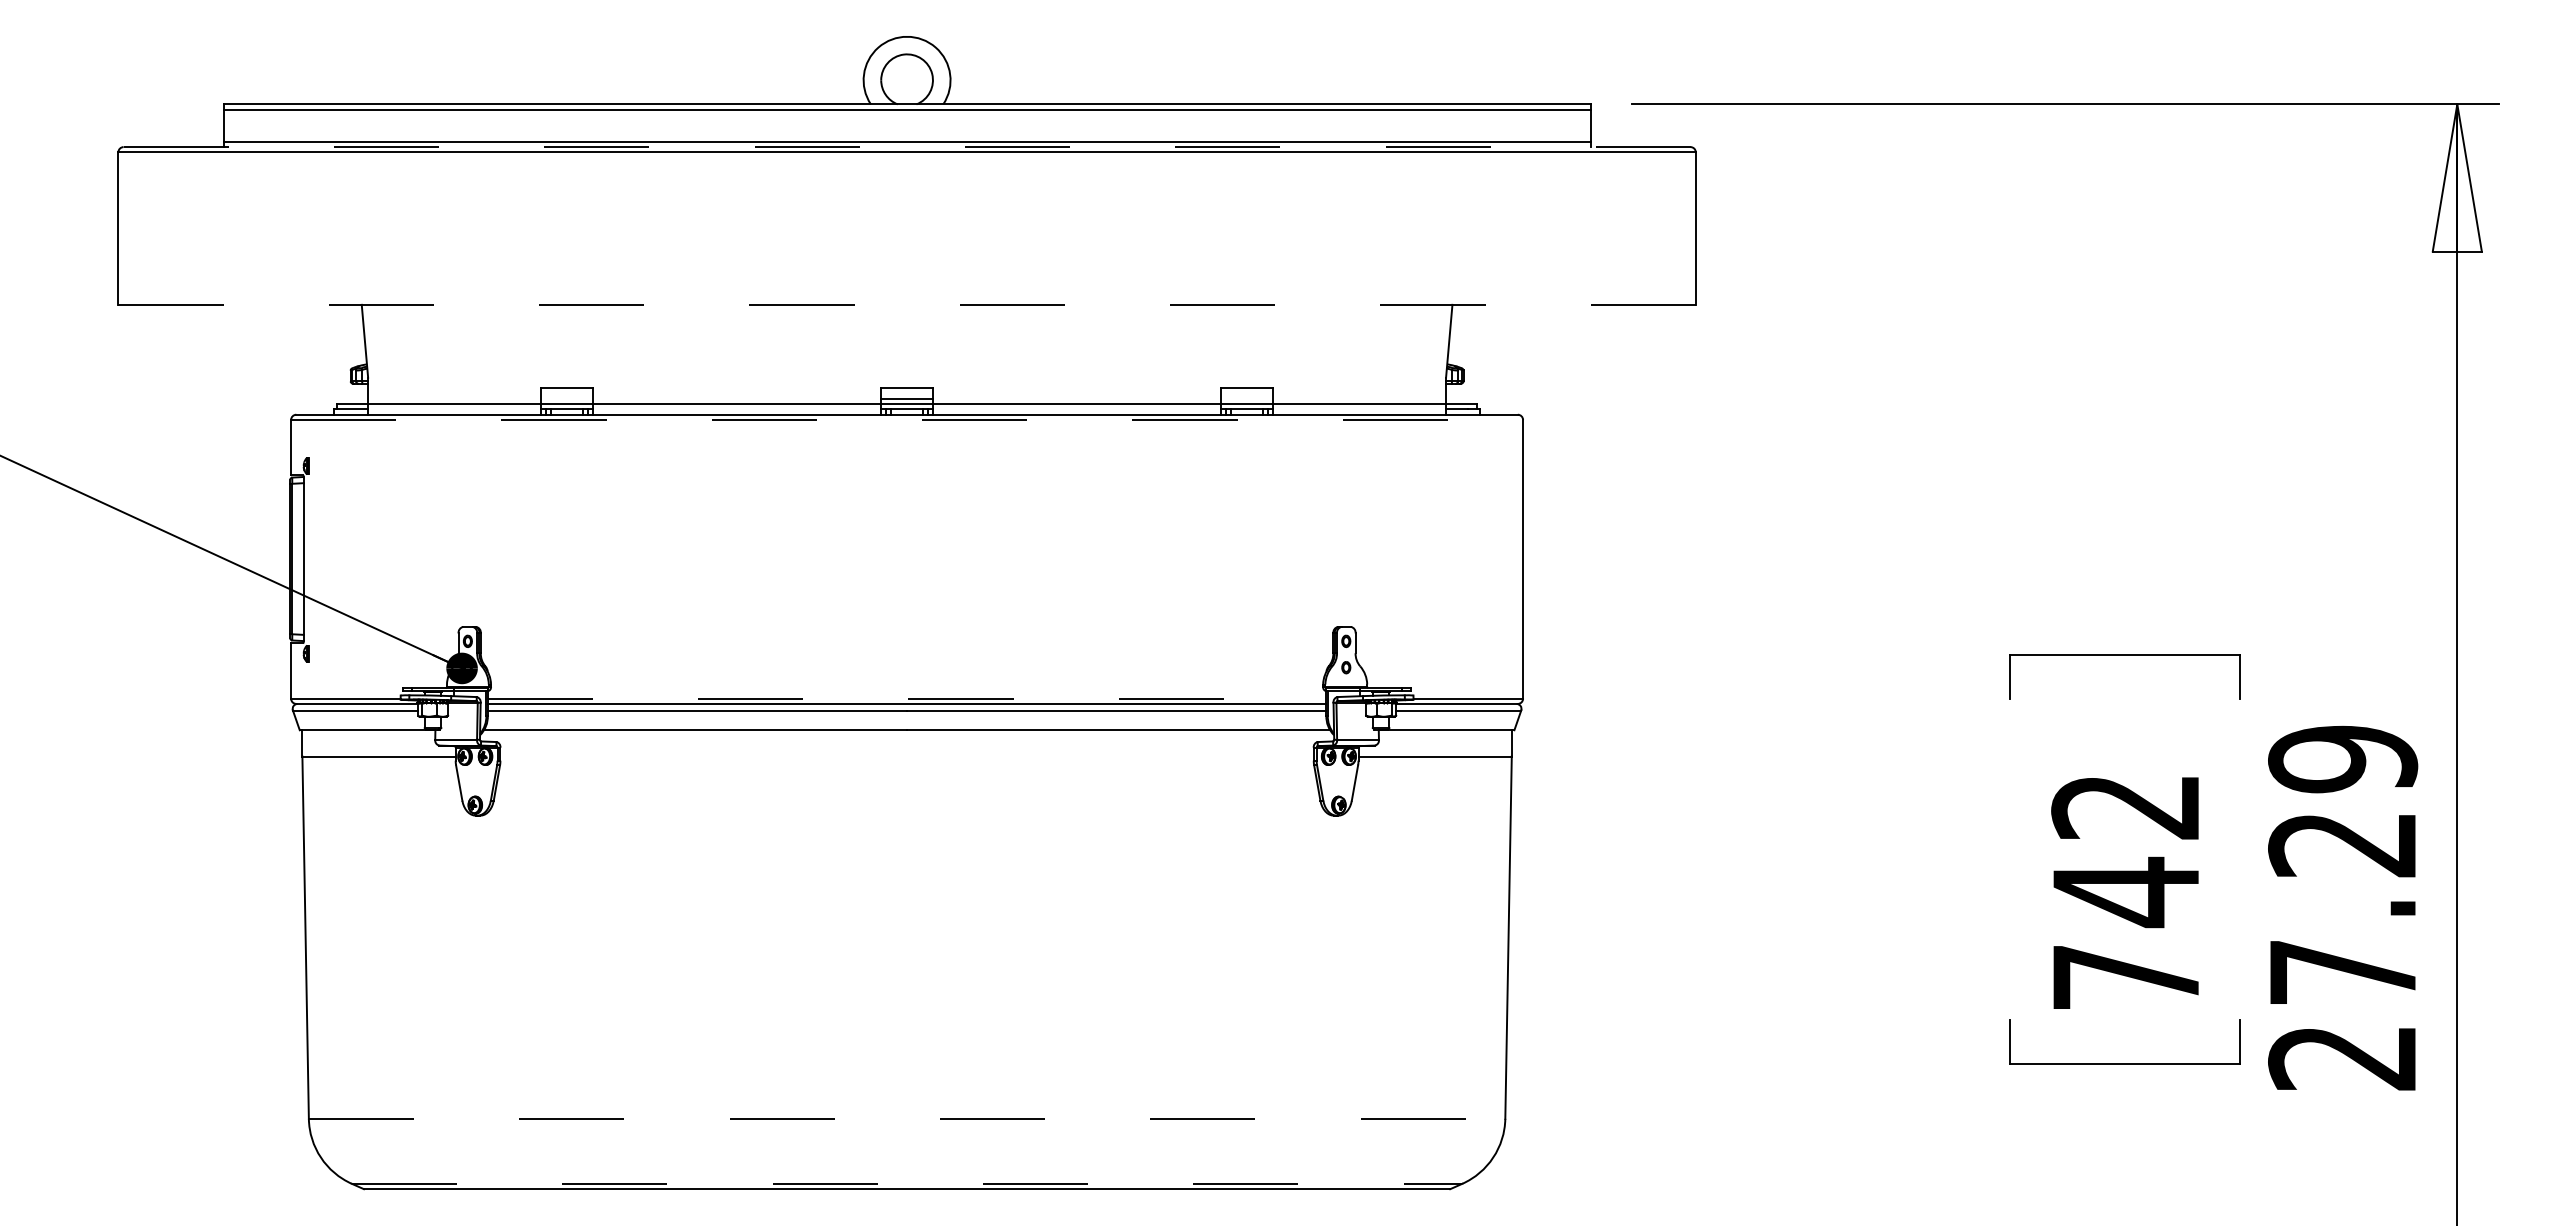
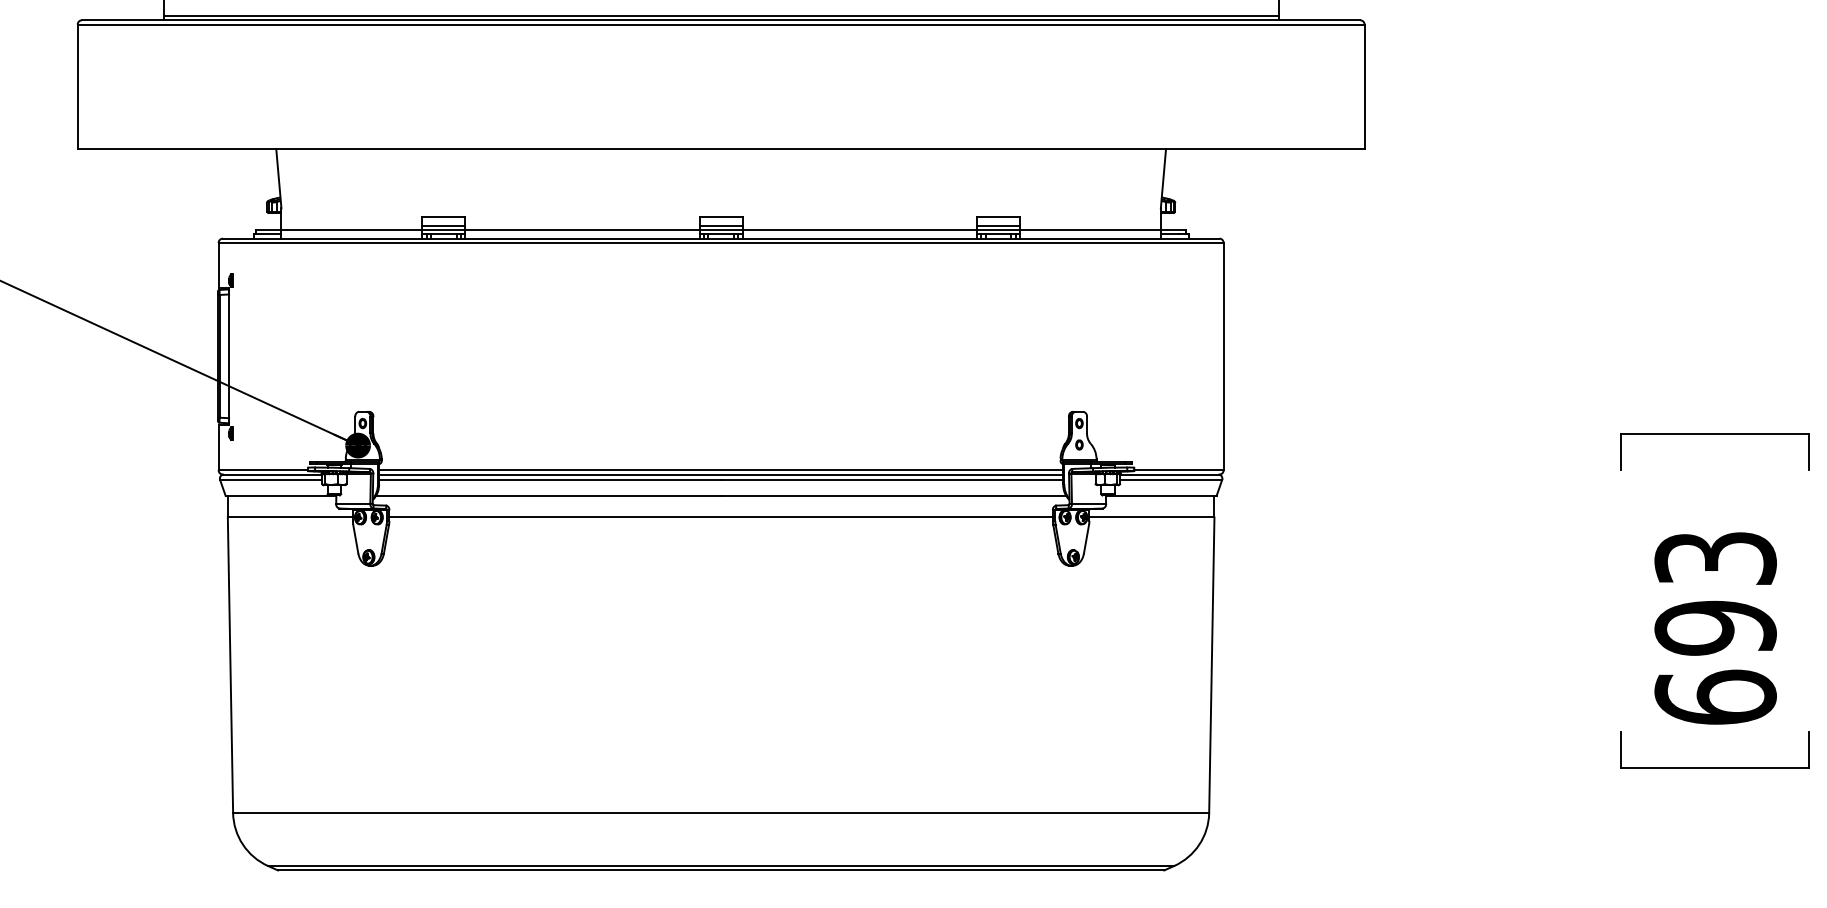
line: (907, 147) -> (721, 20), dashed -> solid
line: (907, 304) -> (721, 148), dashed -> solid
line: (566, 399) -> (443, 226), added
line: (1246, 399) -> (998, 226), added
line: (907, 420) -> (721, 243), dashed -> solid
line: (907, 698) -> (721, 470), dashed -> solid
line: (906, 756) -> (720, 517), added
text: (2126, 892) -> (1715, 628), 742 -> 693
line: (907, 1118) -> (721, 812), dashed -> solid
line: (907, 1183) -> (721, 865), dashed -> solid

